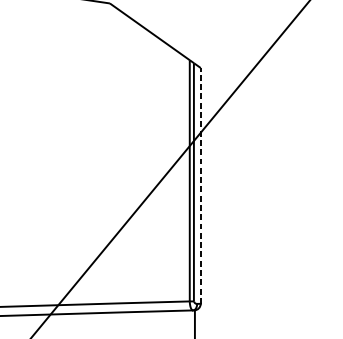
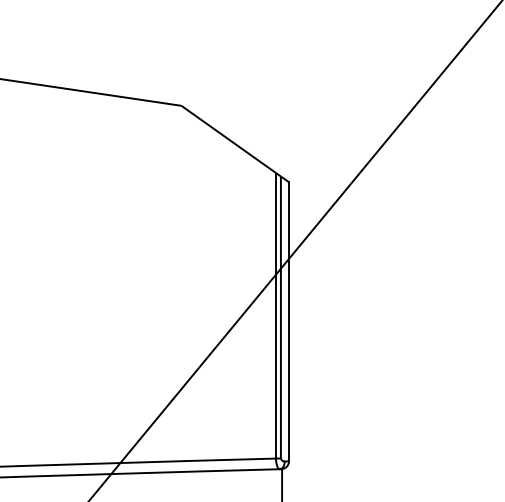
line: (200, 185) -> (288, 321), dashed -> solid

